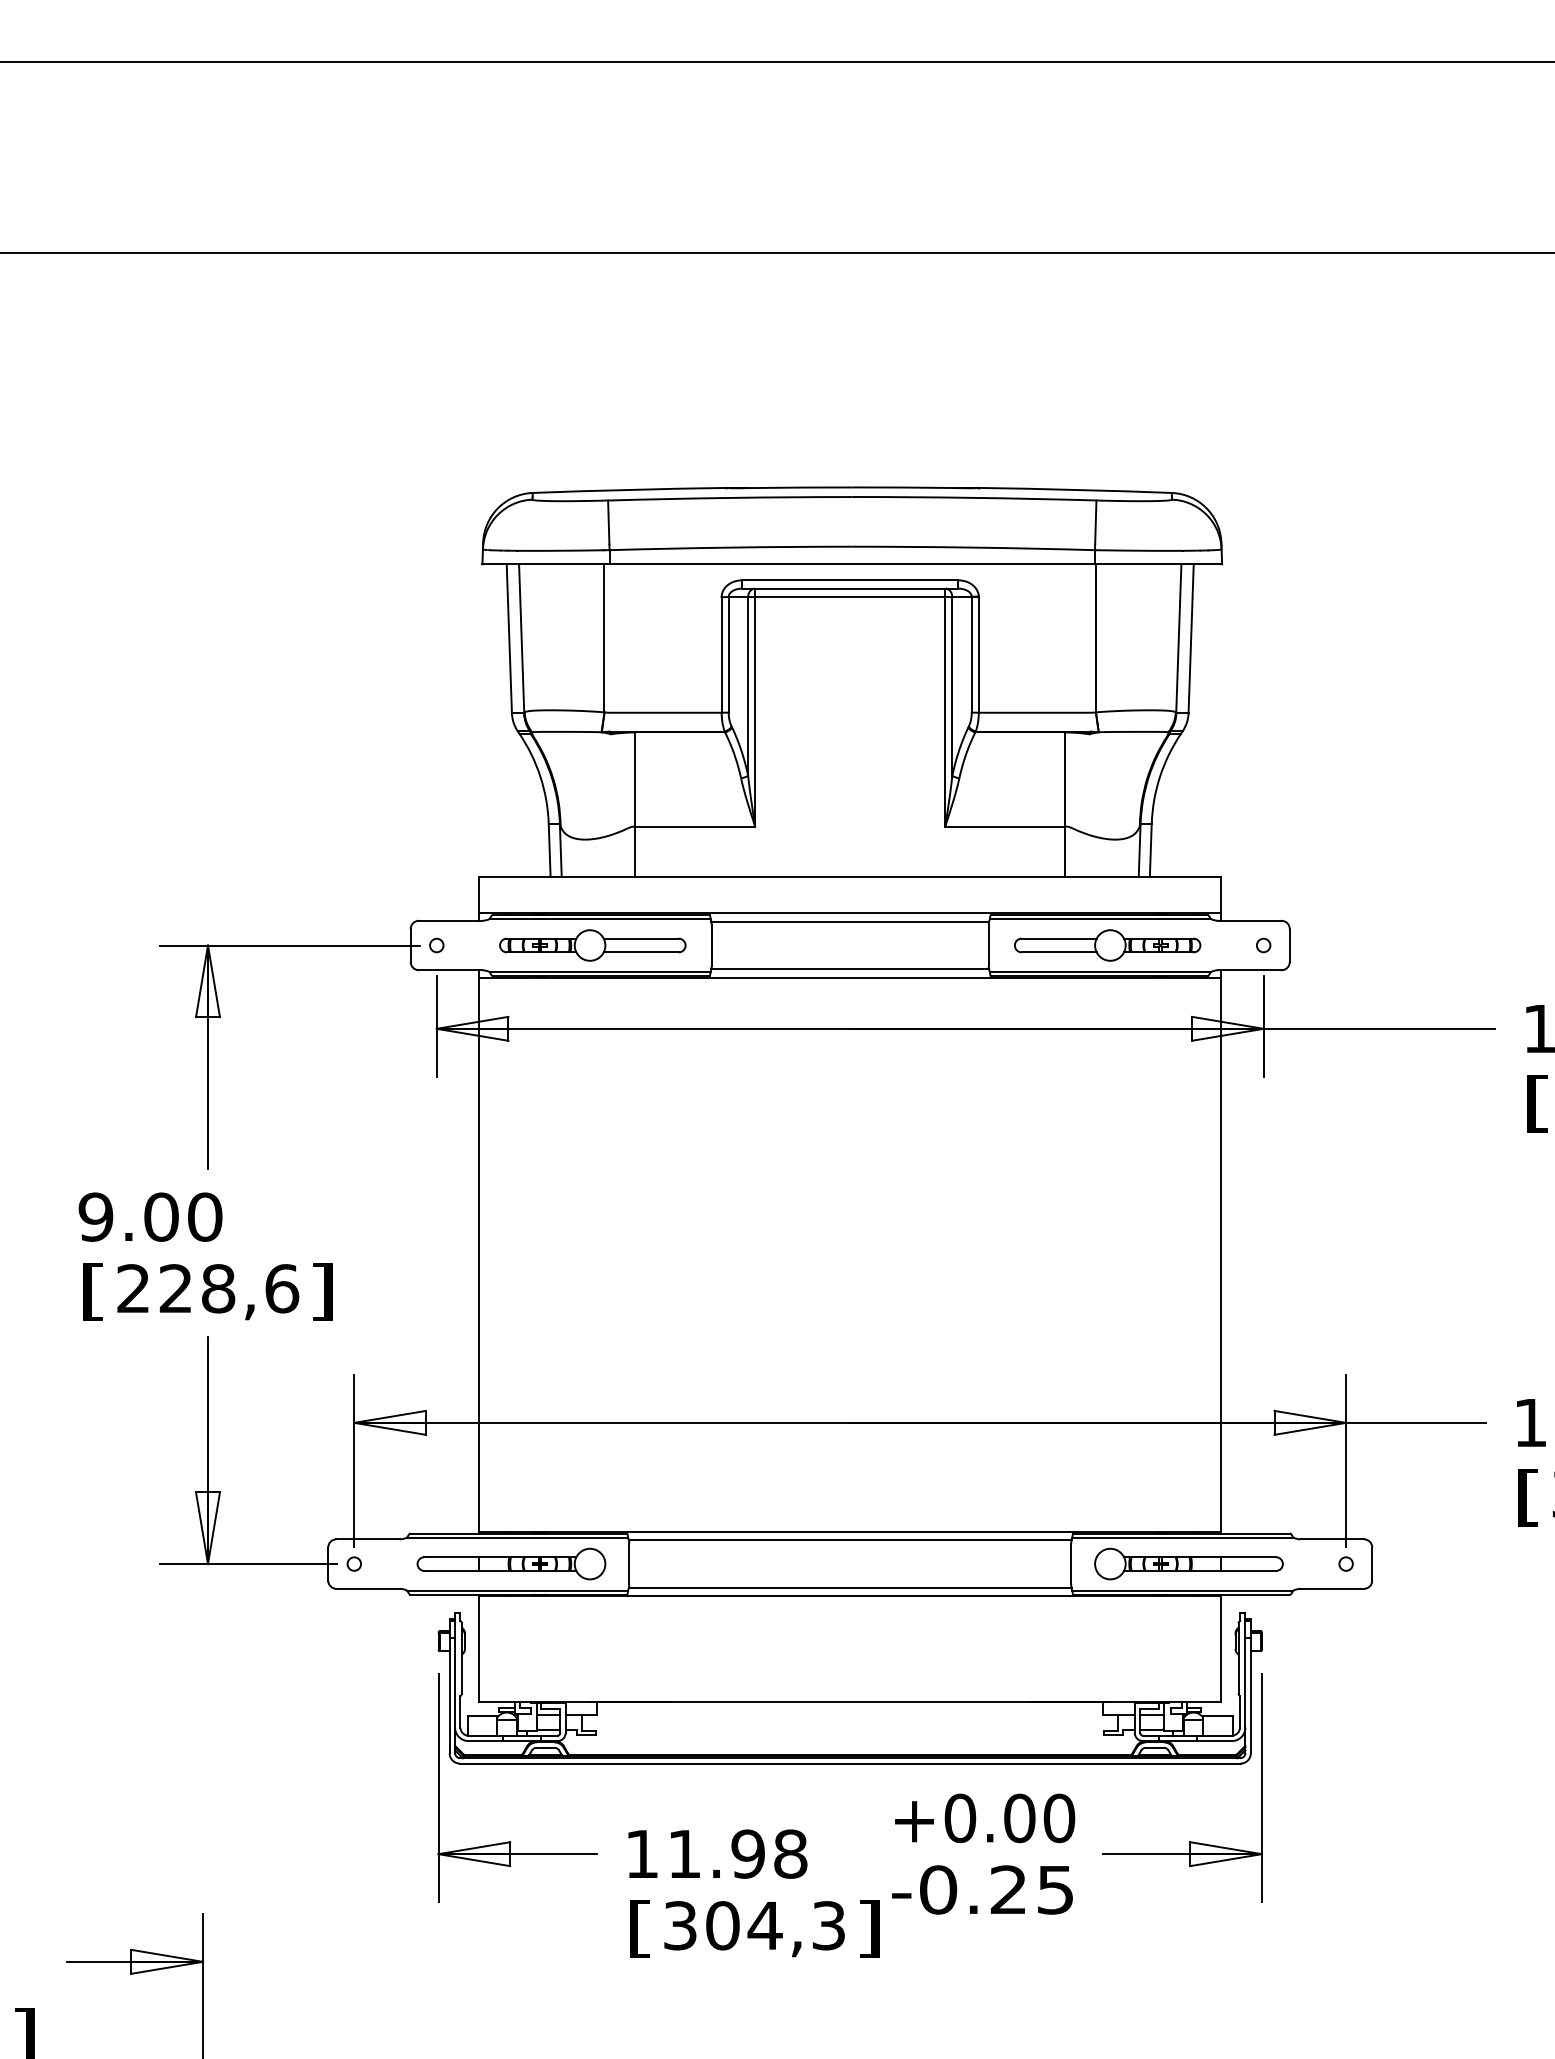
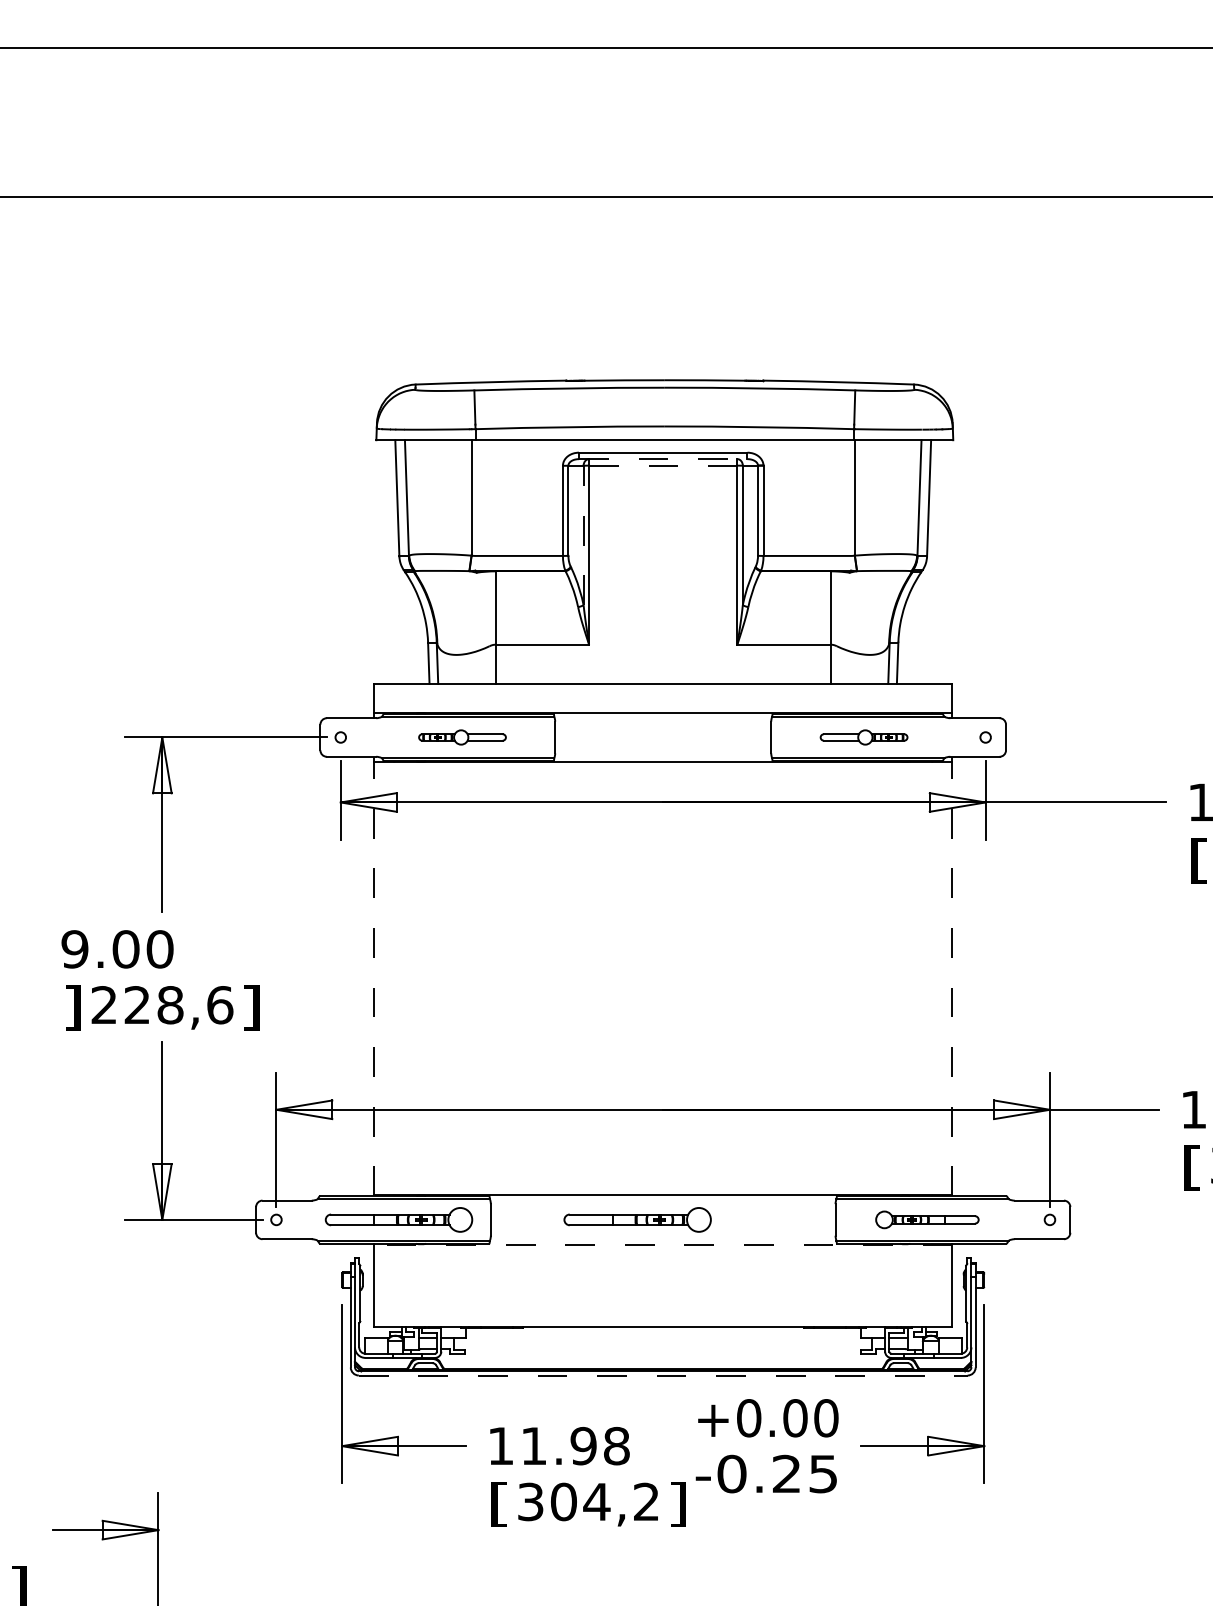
line: (850, 588) -> (663, 459), solid -> dashed
line: (850, 596) -> (663, 465), solid -> dashed
line: (748, 685) -> (583, 534), solid -> dashed
line: (850, 921) -> (663, 718), removed
part: (592, 945) -> (462, 737), size x0.6
part: (1107, 945) -> (863, 737), size x0.6
line: (850, 969) -> (663, 756), removed
line: (479, 1251) -> (374, 976), solid -> dashed
line: (1221, 1251) -> (952, 976), solid -> dashed
text: (93, 1291) -> (73, 1007), [ -> ]
line: (849, 1540) -> (662, 1201), removed
part: (817, 1563) -> (637, 1219), added
part: (1188, 1563) -> (927, 1219), size x0.7
line: (849, 1587) -> (662, 1238), removed
line: (850, 1596) -> (663, 1245), solid -> dashed
line: (850, 1763) -> (663, 1375), solid -> dashed
text: (828, 1925) -> (646, 1501), 304,3 -> 304,2

